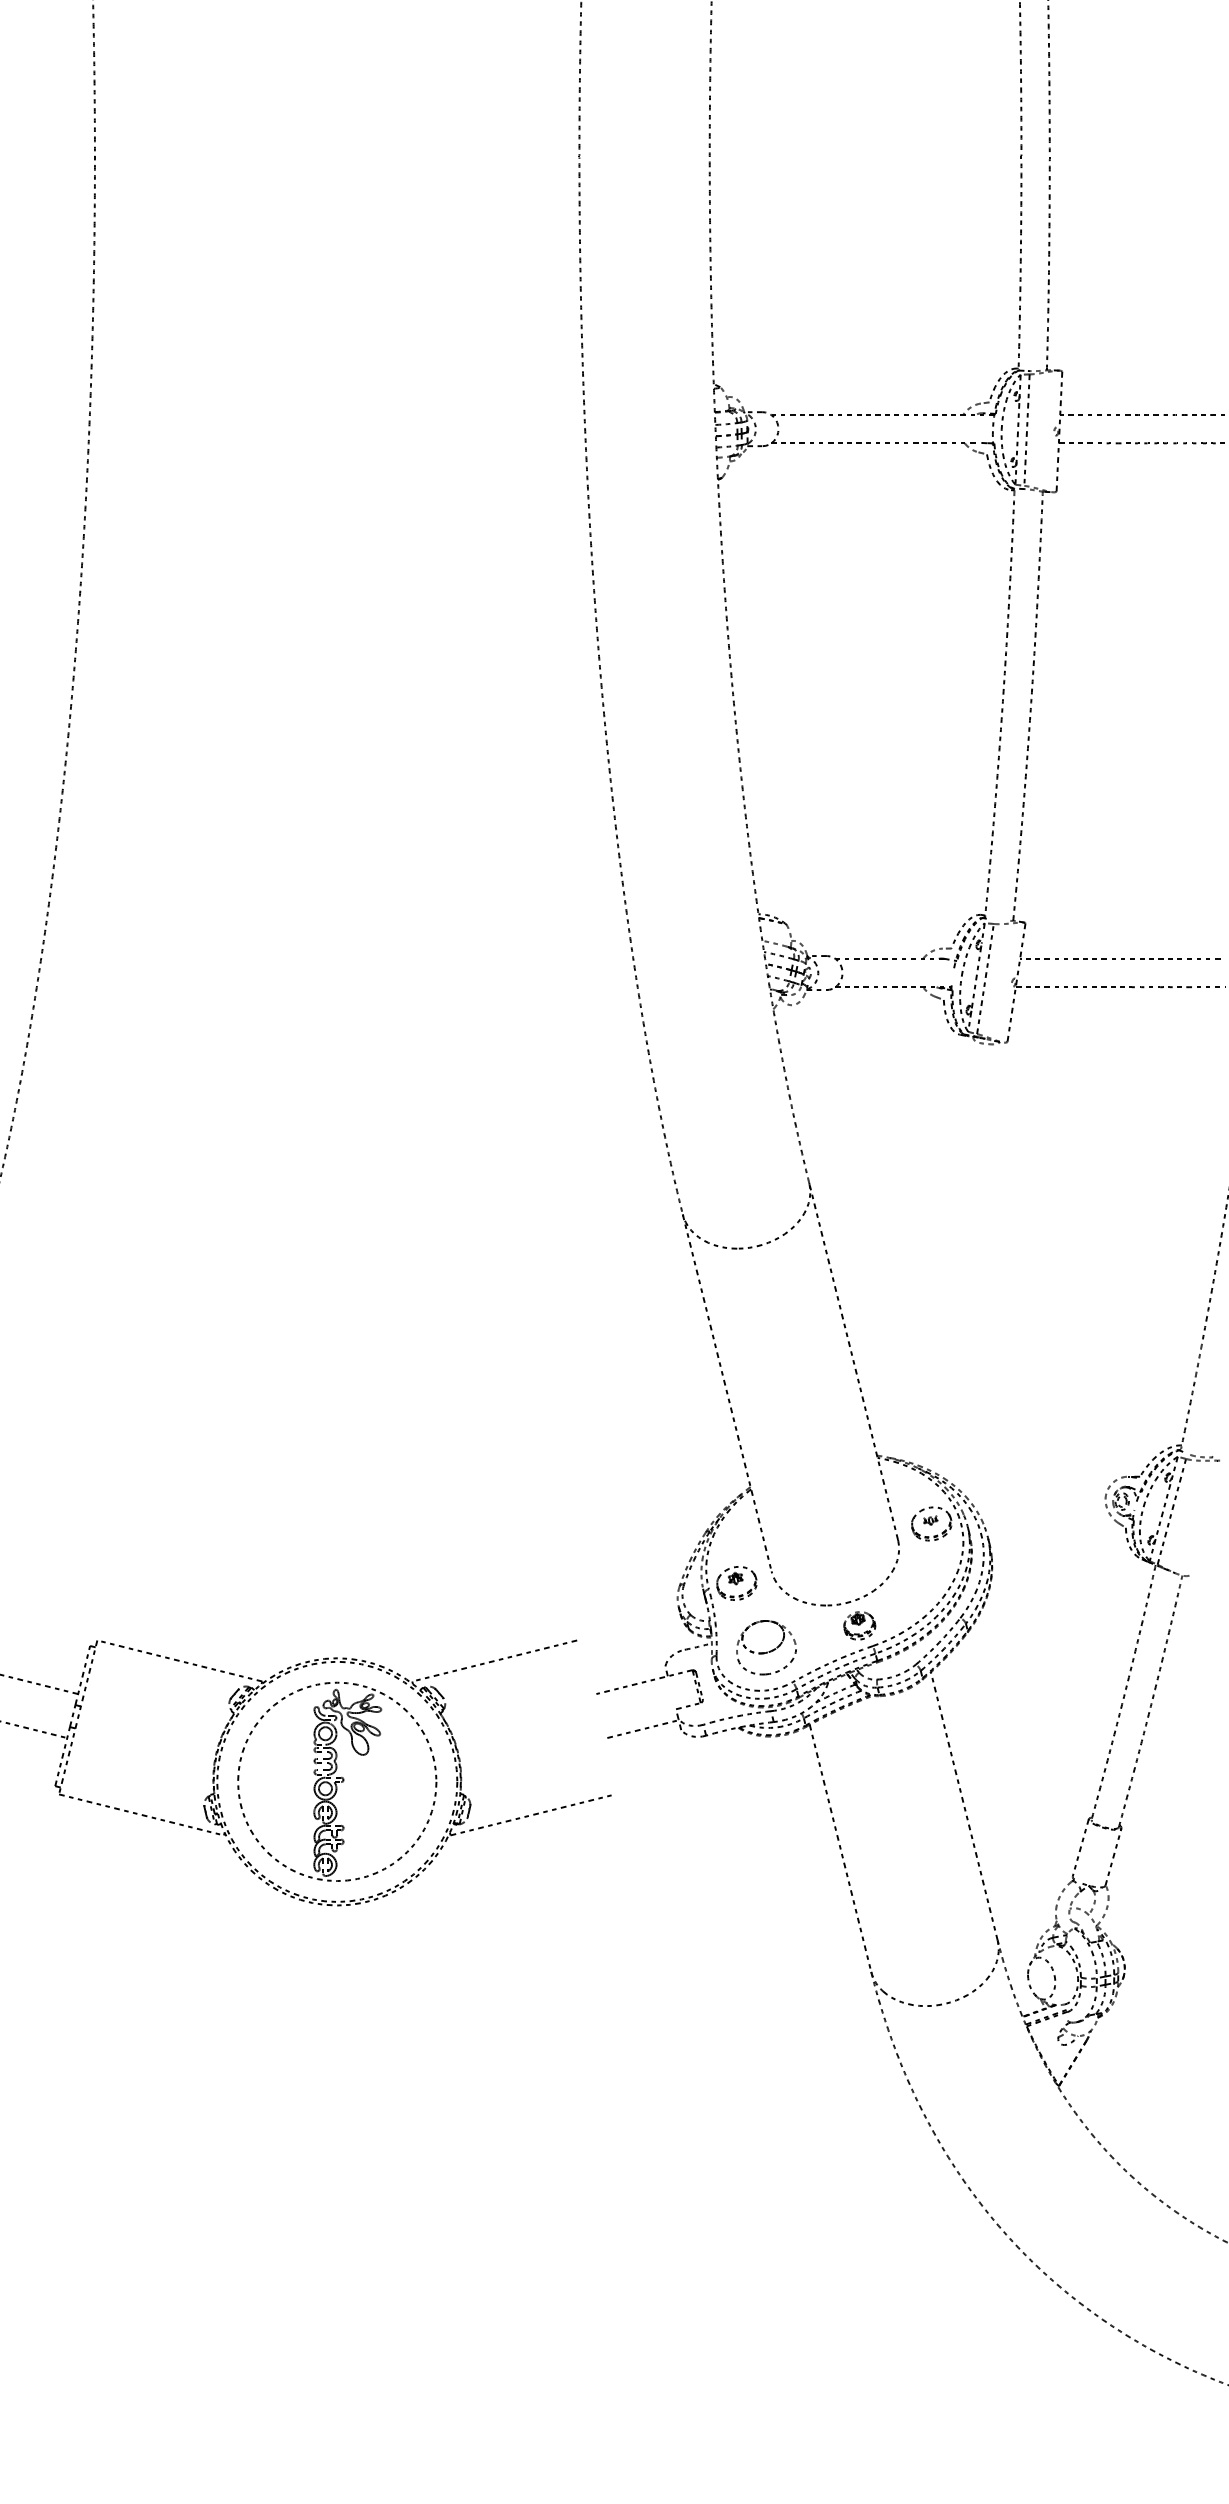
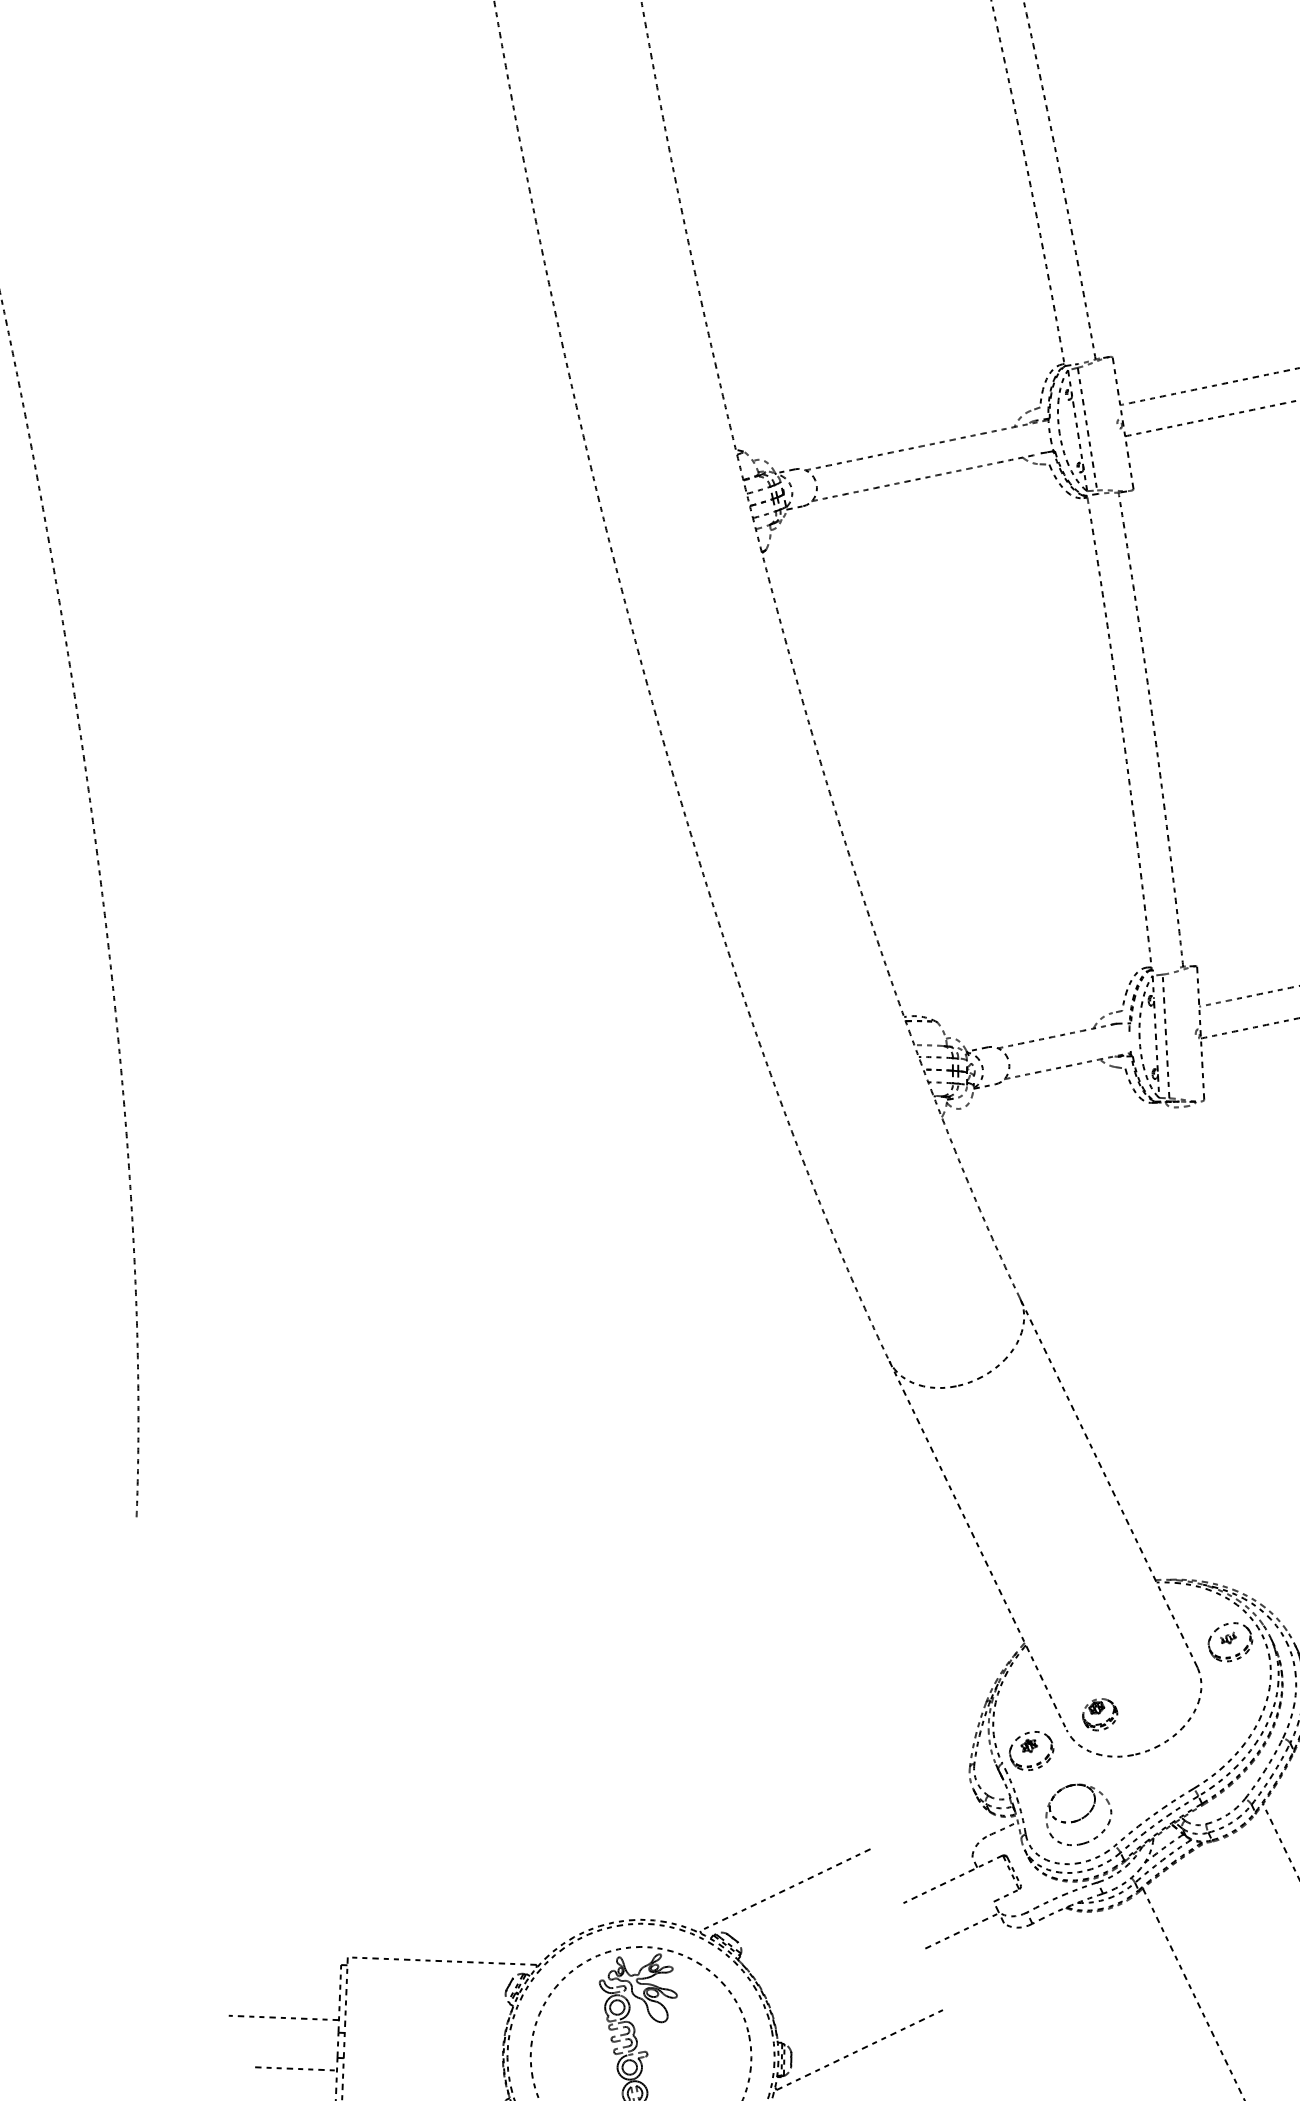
part: (859, 1625) -> (1099, 1714), moved

